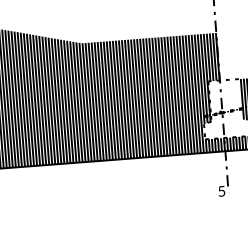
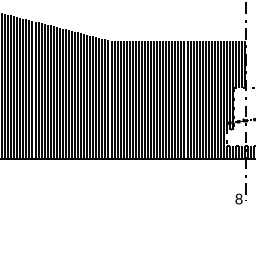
text: (221, 190) -> (238, 198), 5 -> 8

